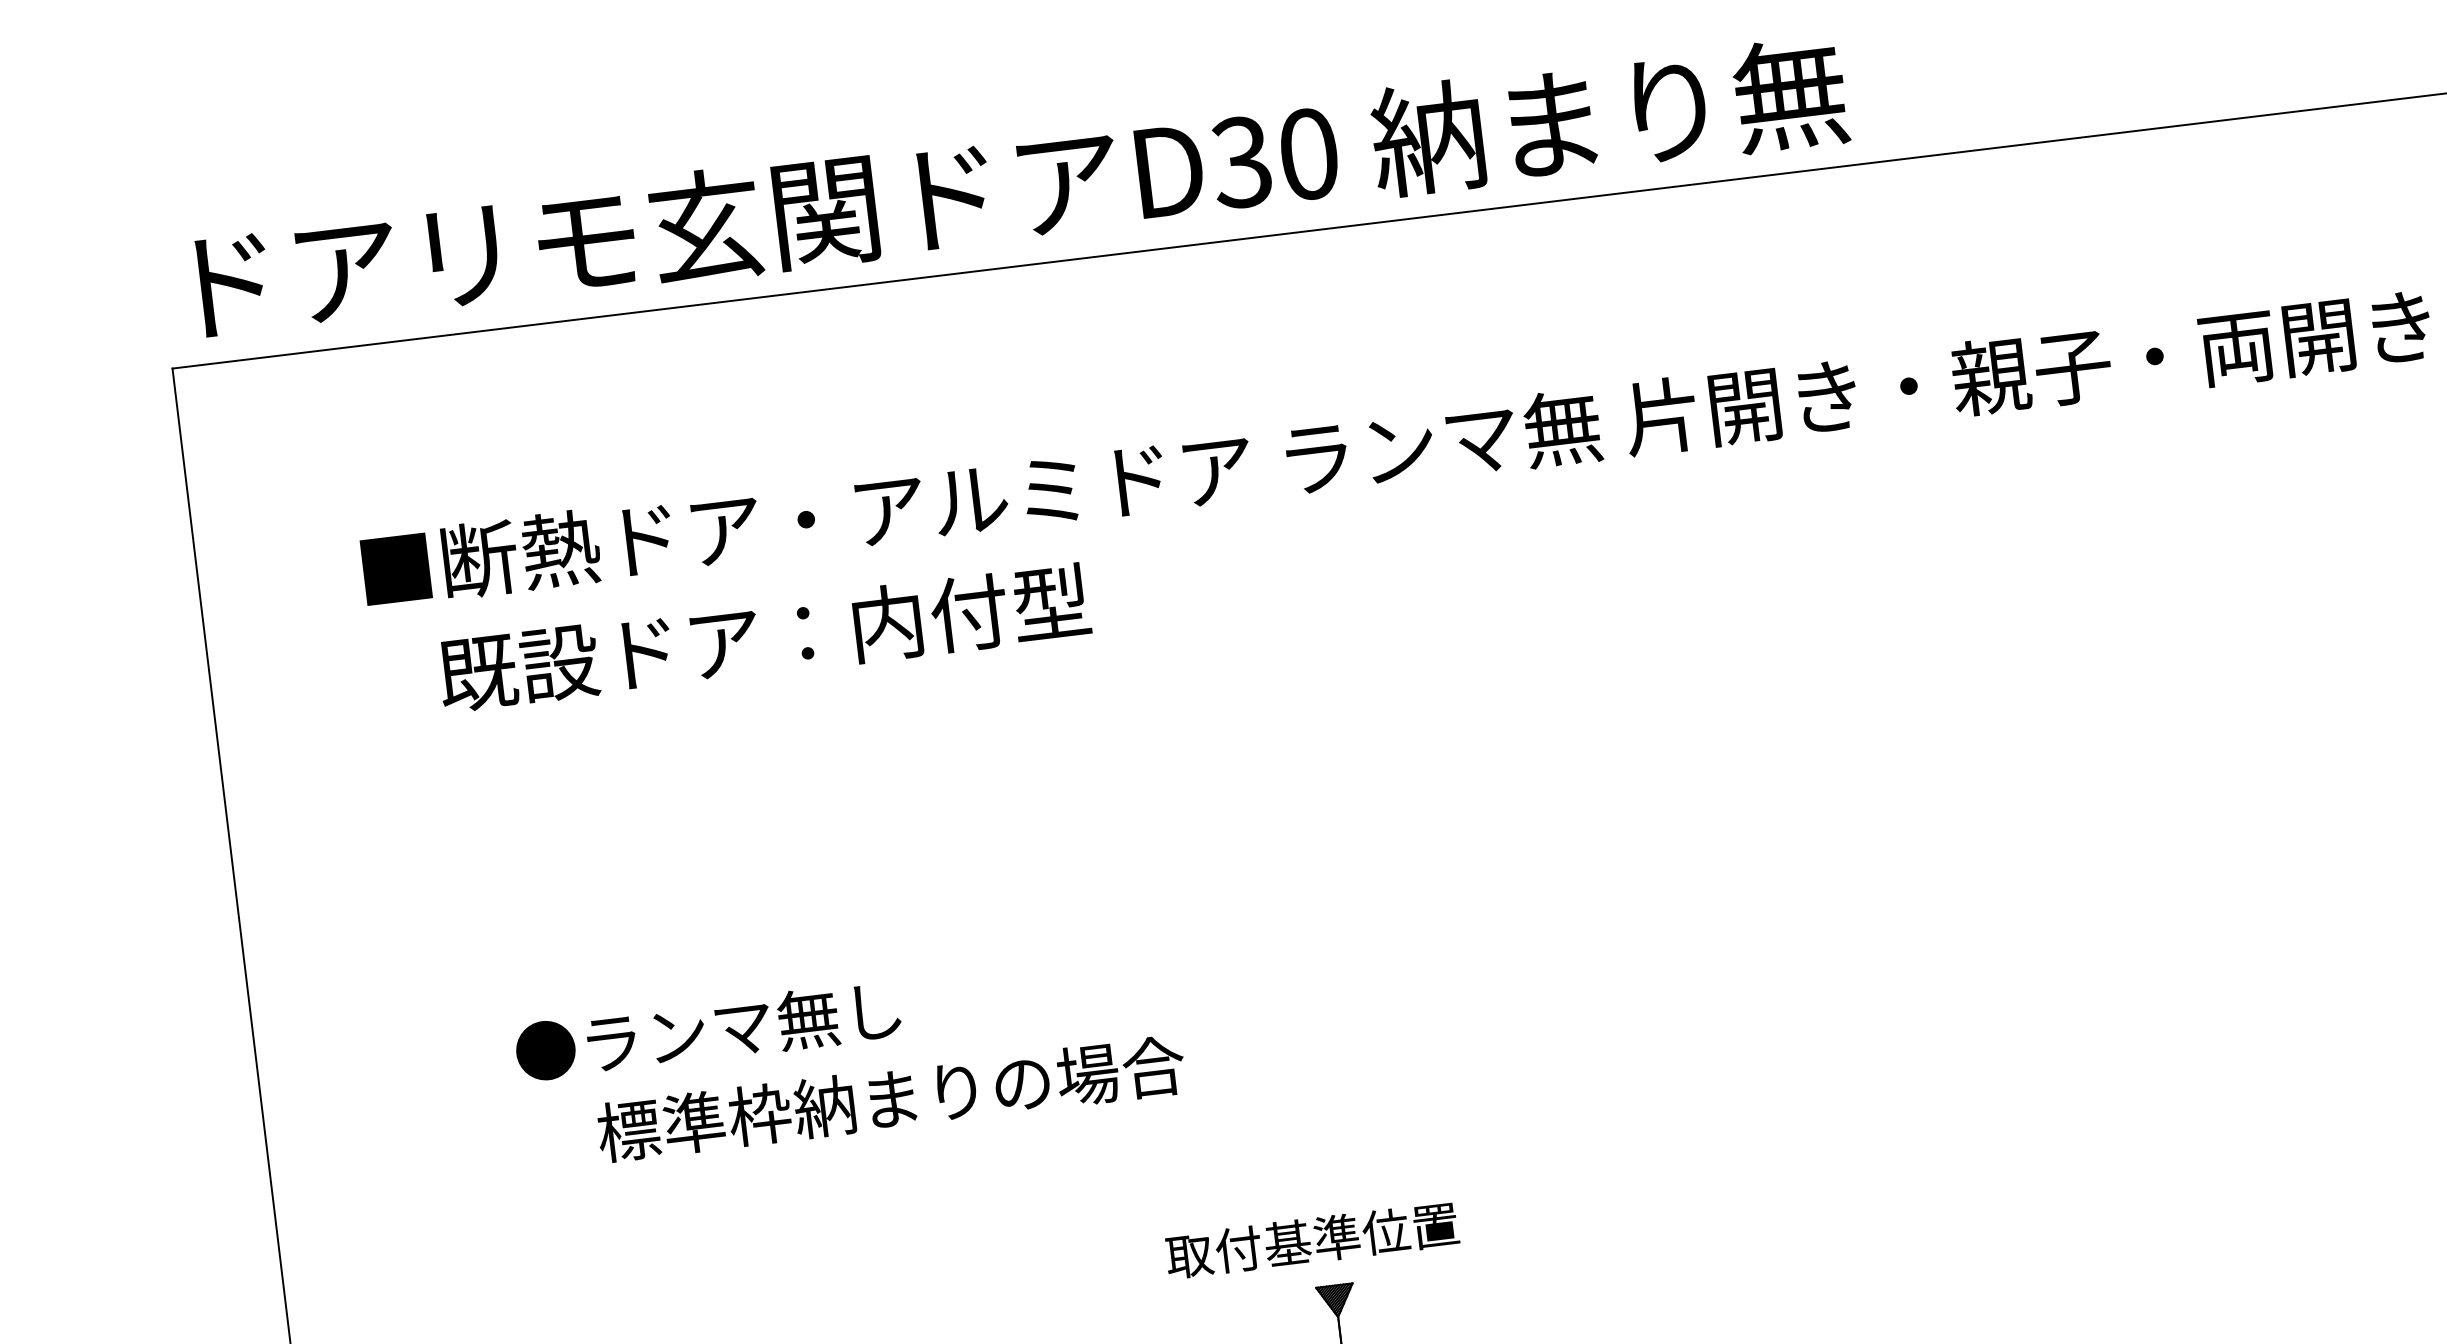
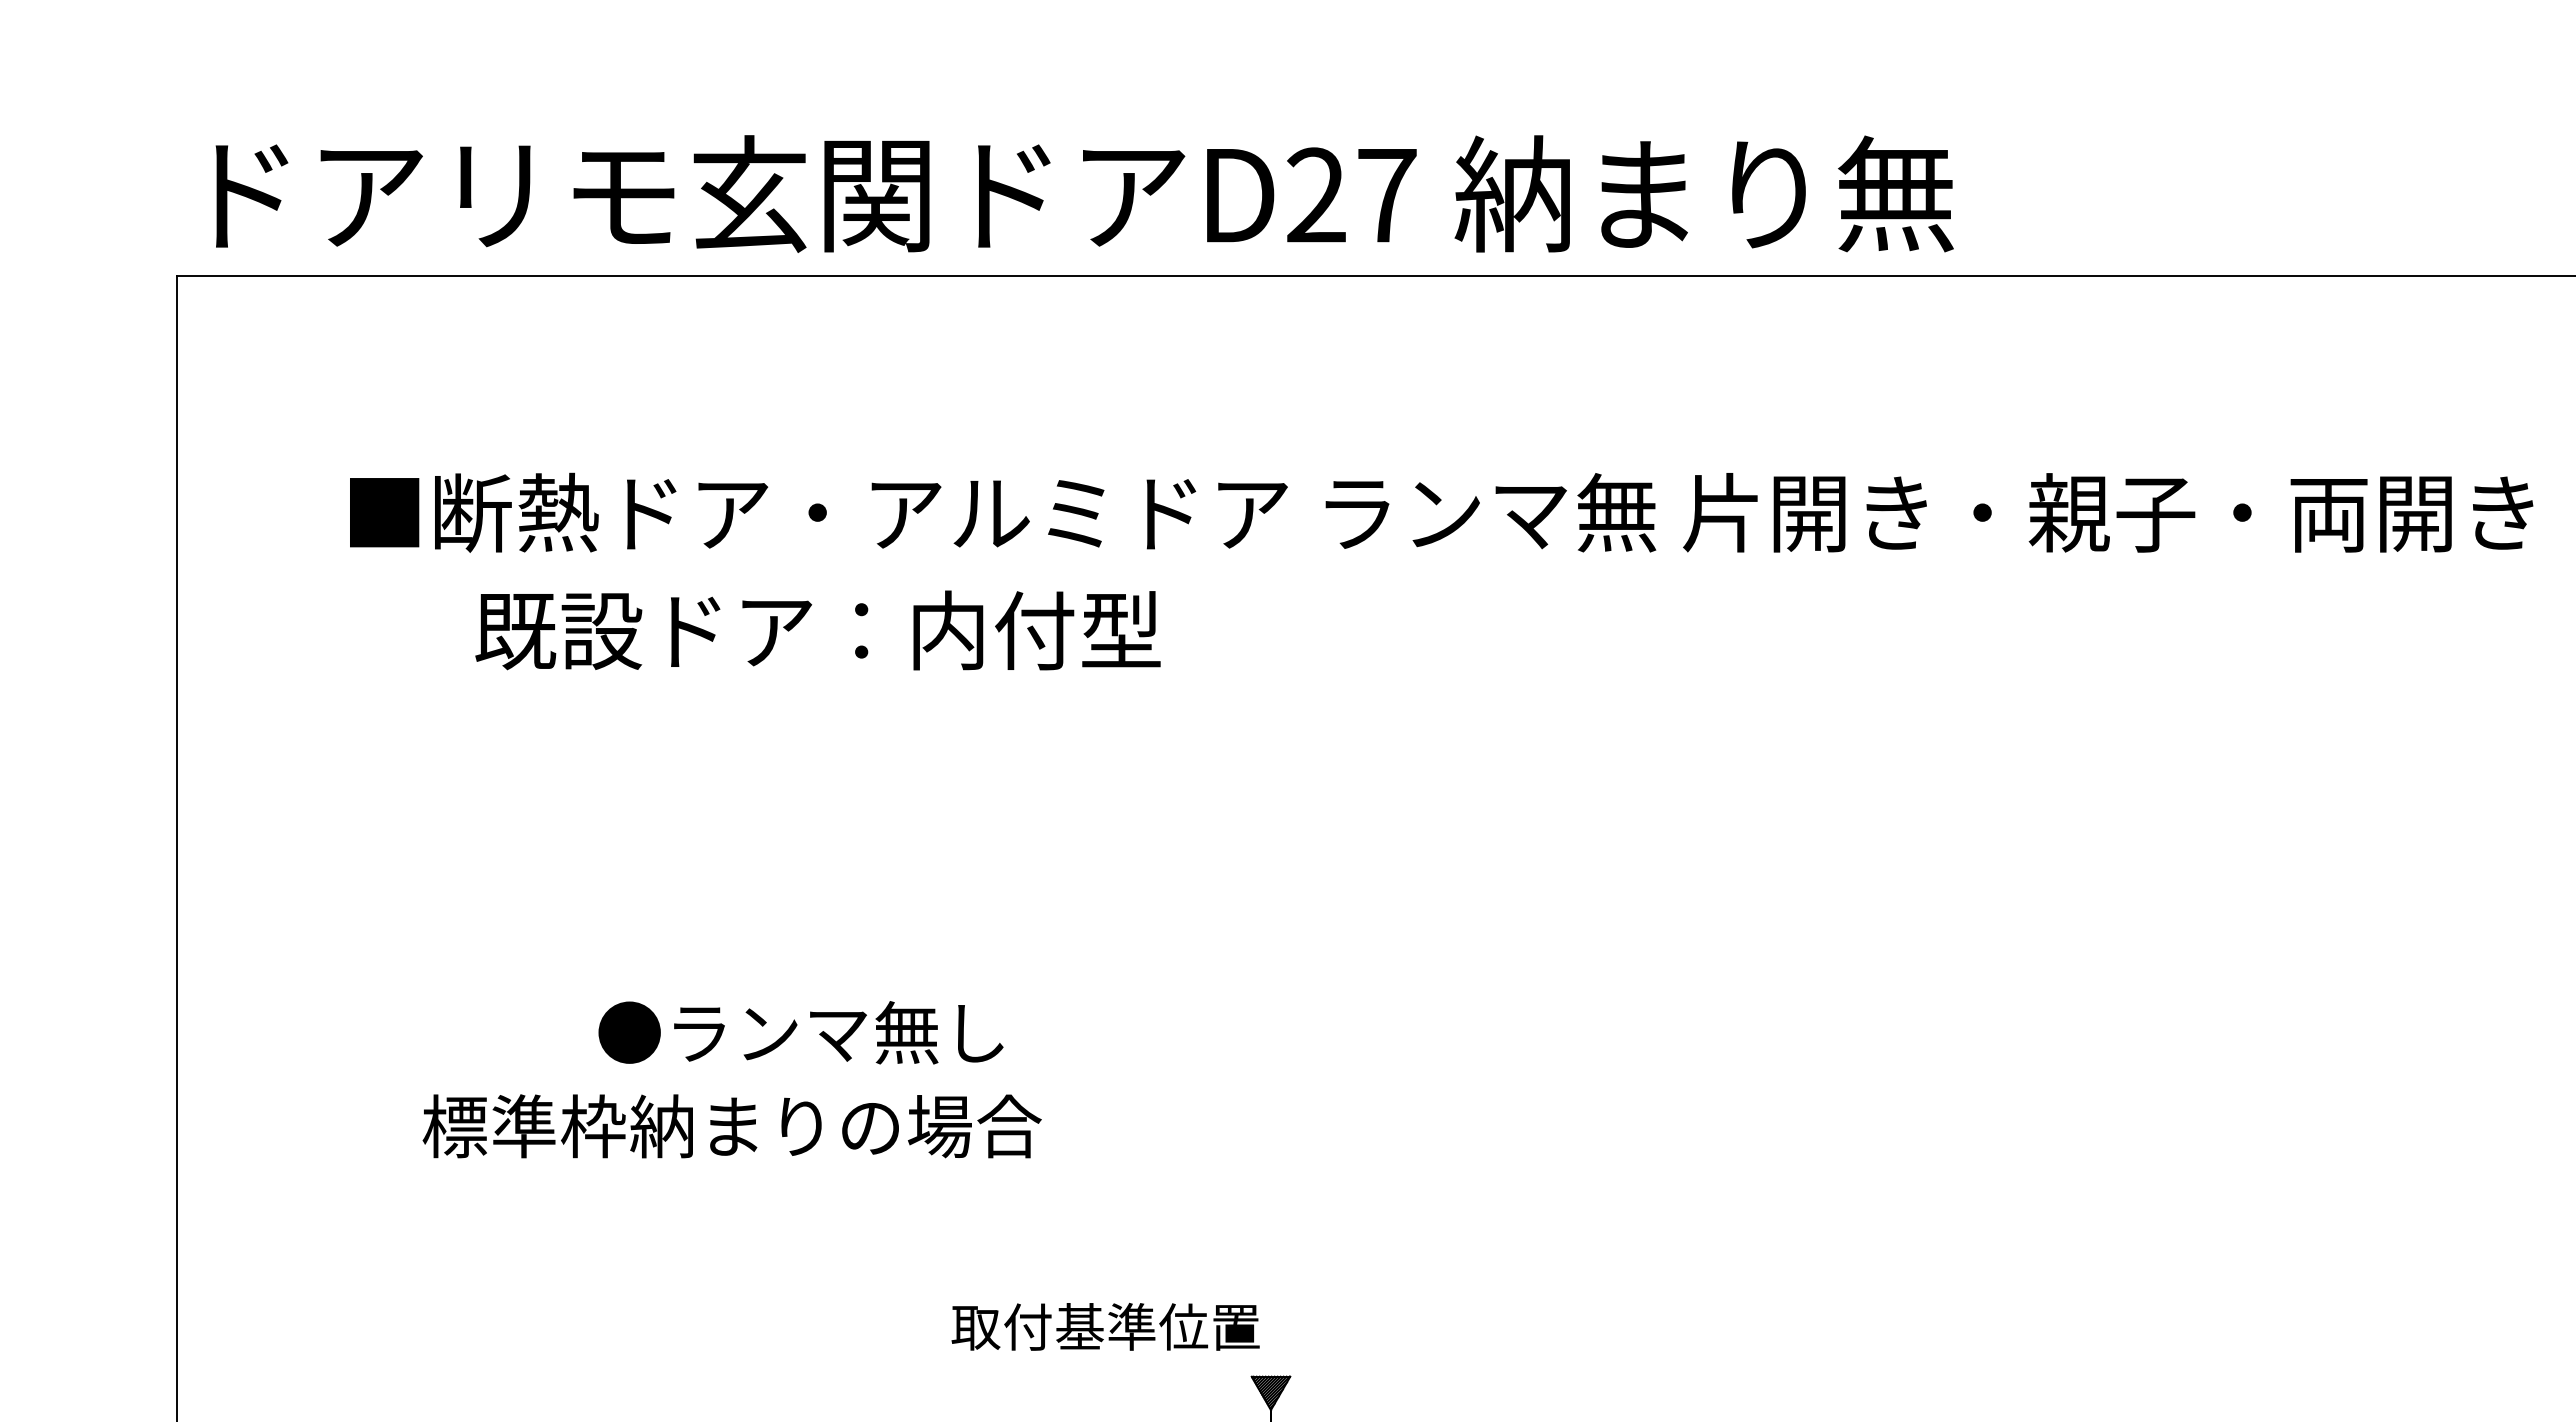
text: (1274, 158) -> (1350, 195), D30 -> D27
text: (763, 637) -> (817, 630), moved
text: (707, 1030) -> (800, 1032), moved
text: (890, 1099) -> (731, 1126), moved
text: (1312, 1240) -> (1105, 1326), moved

